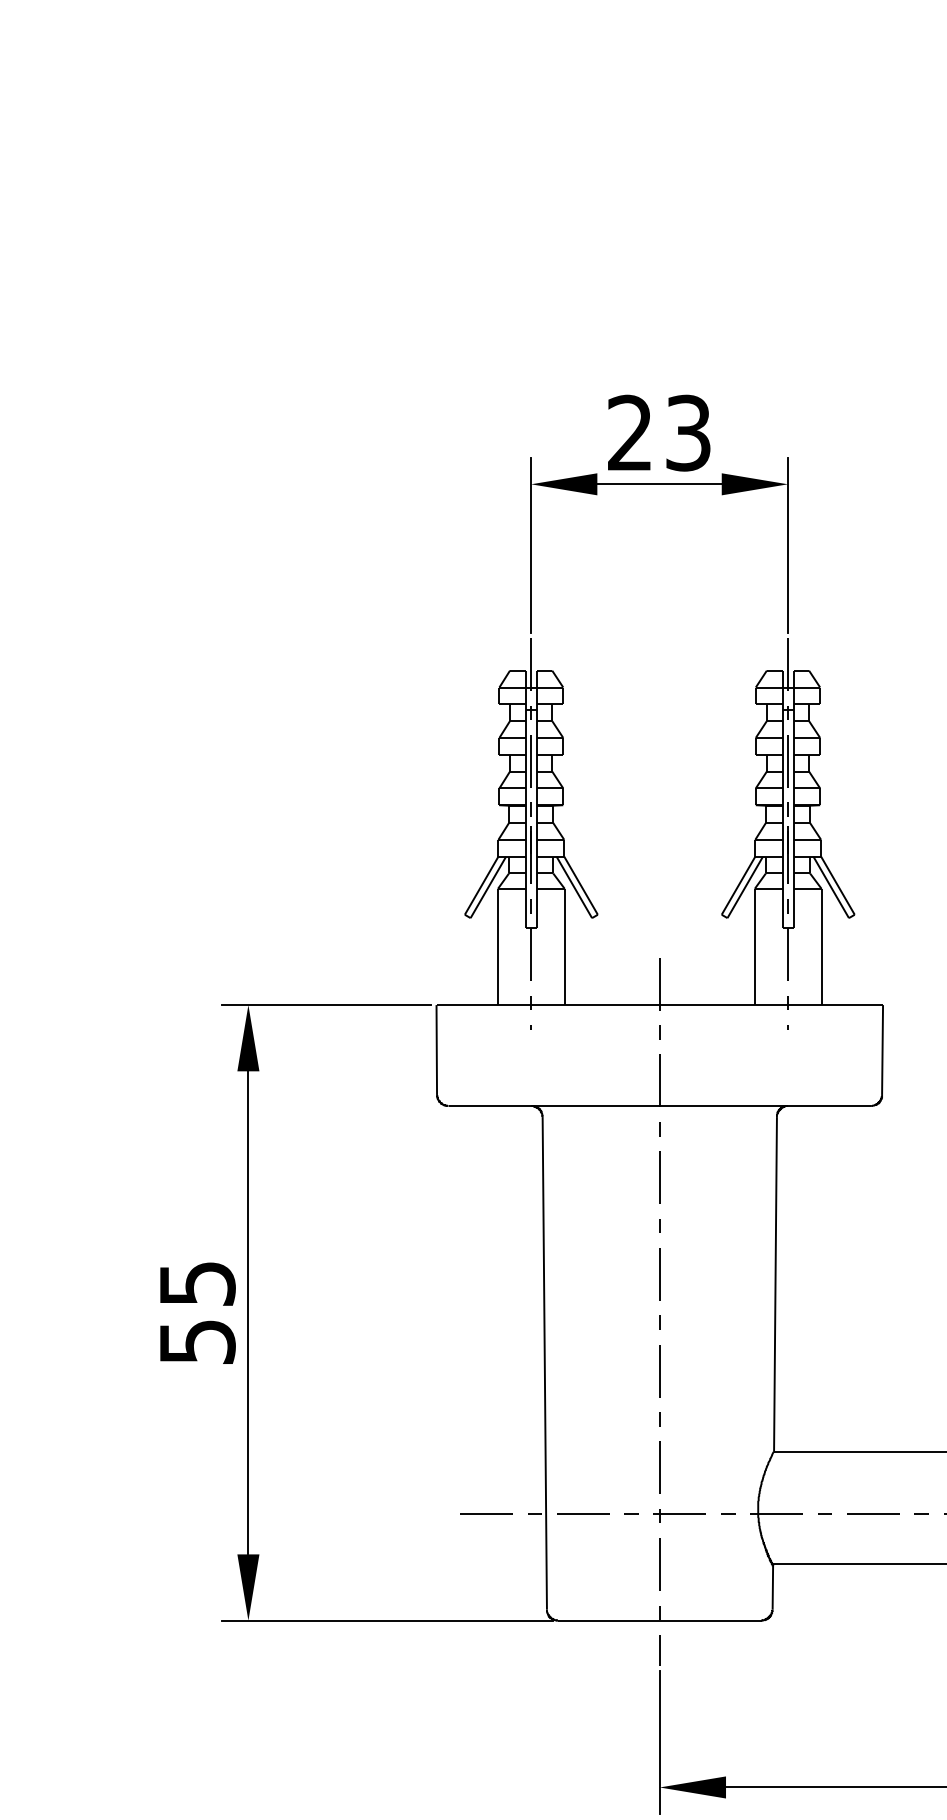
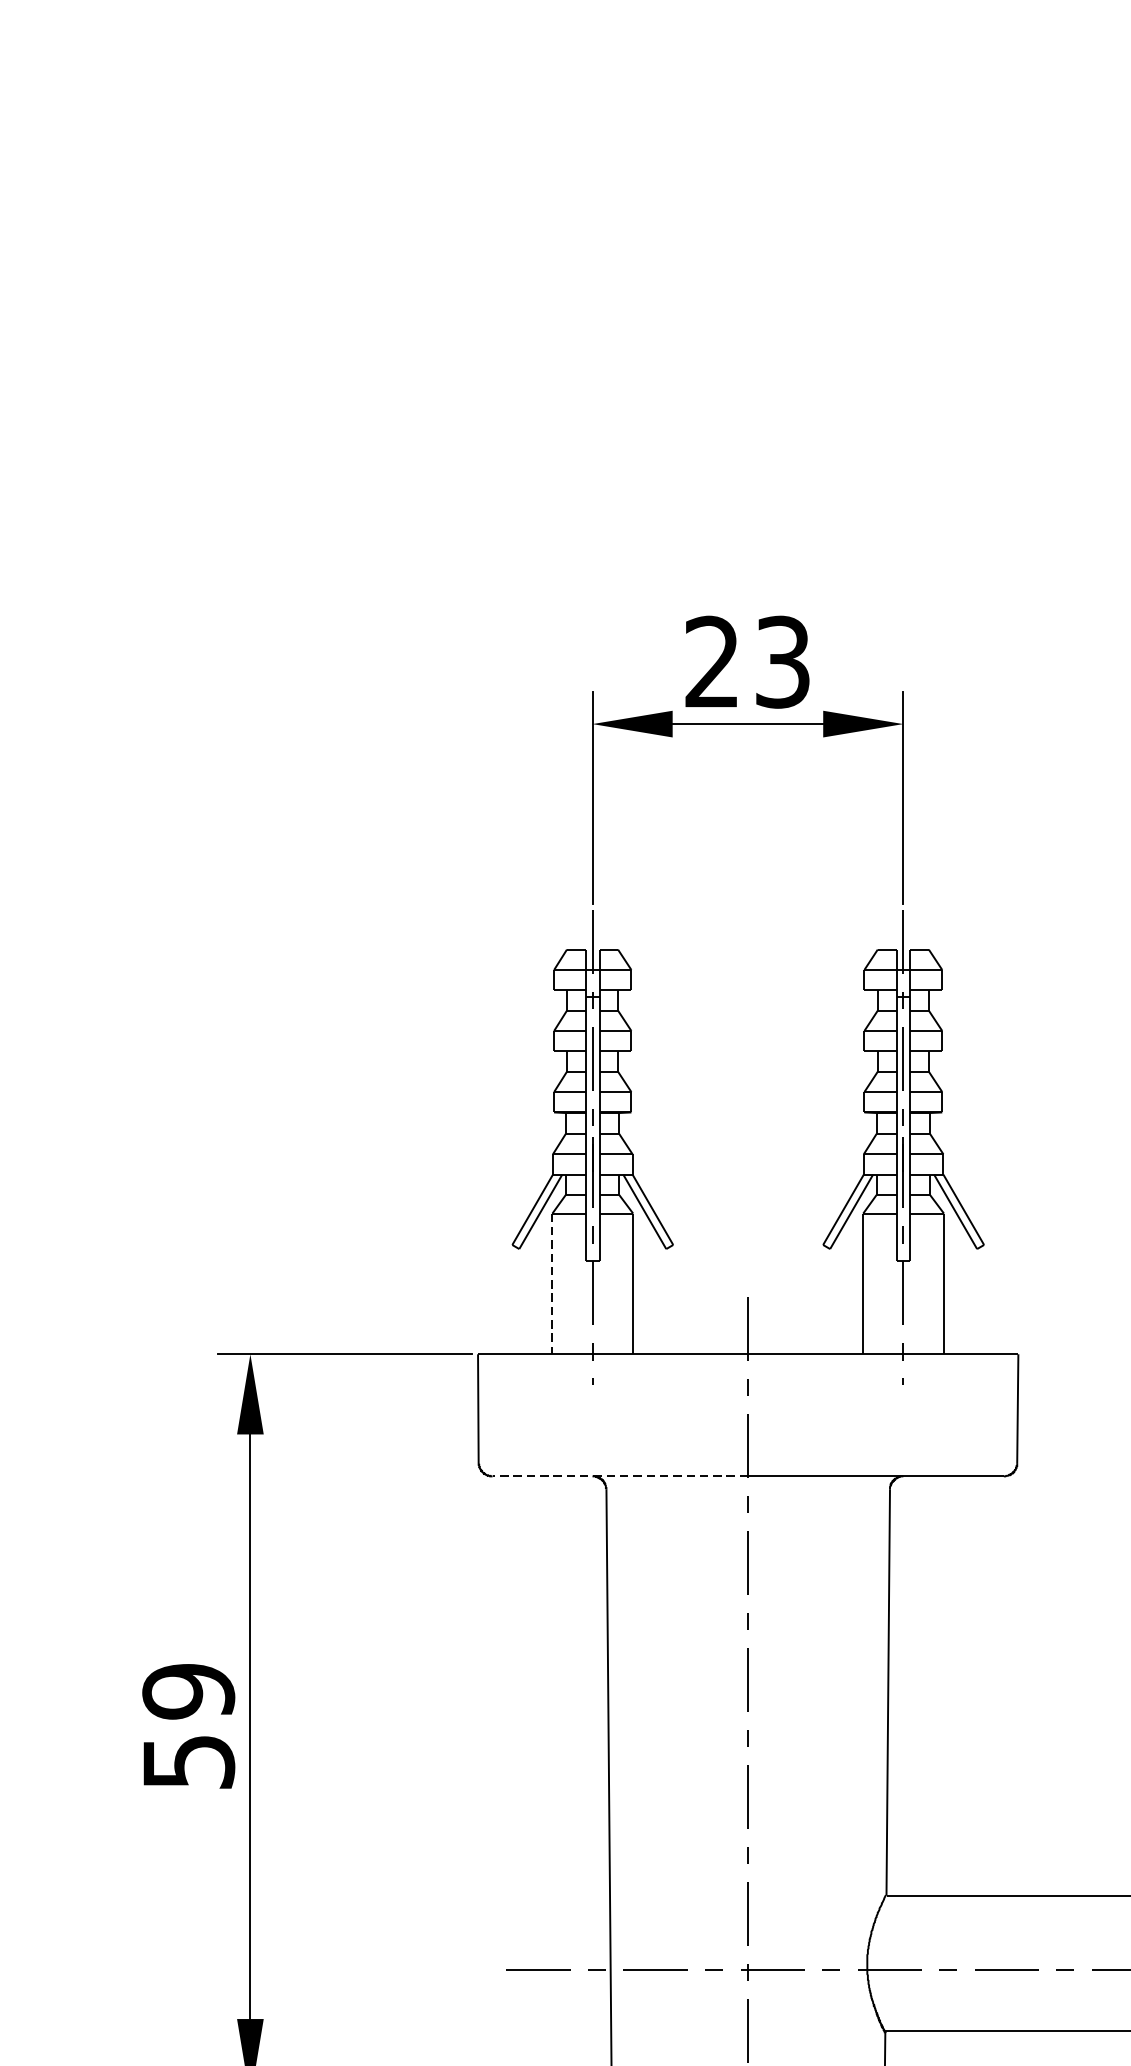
line: (498, 947) -> (553, 1284), solid -> dashed
line: (554, 1105) -> (620, 1475), solid -> dashed
text: (197, 1284) -> (188, 1692), 55 -> 59

